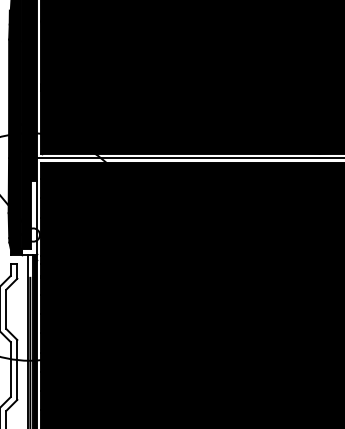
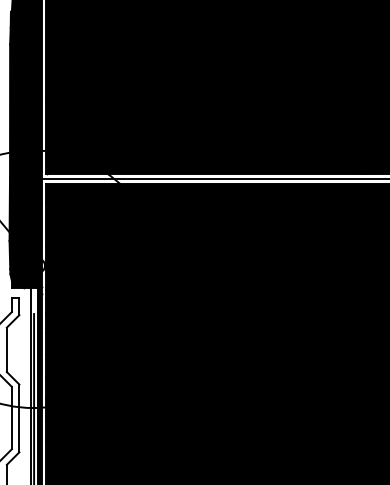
fill: (28, 218) -> (32, 246), added

